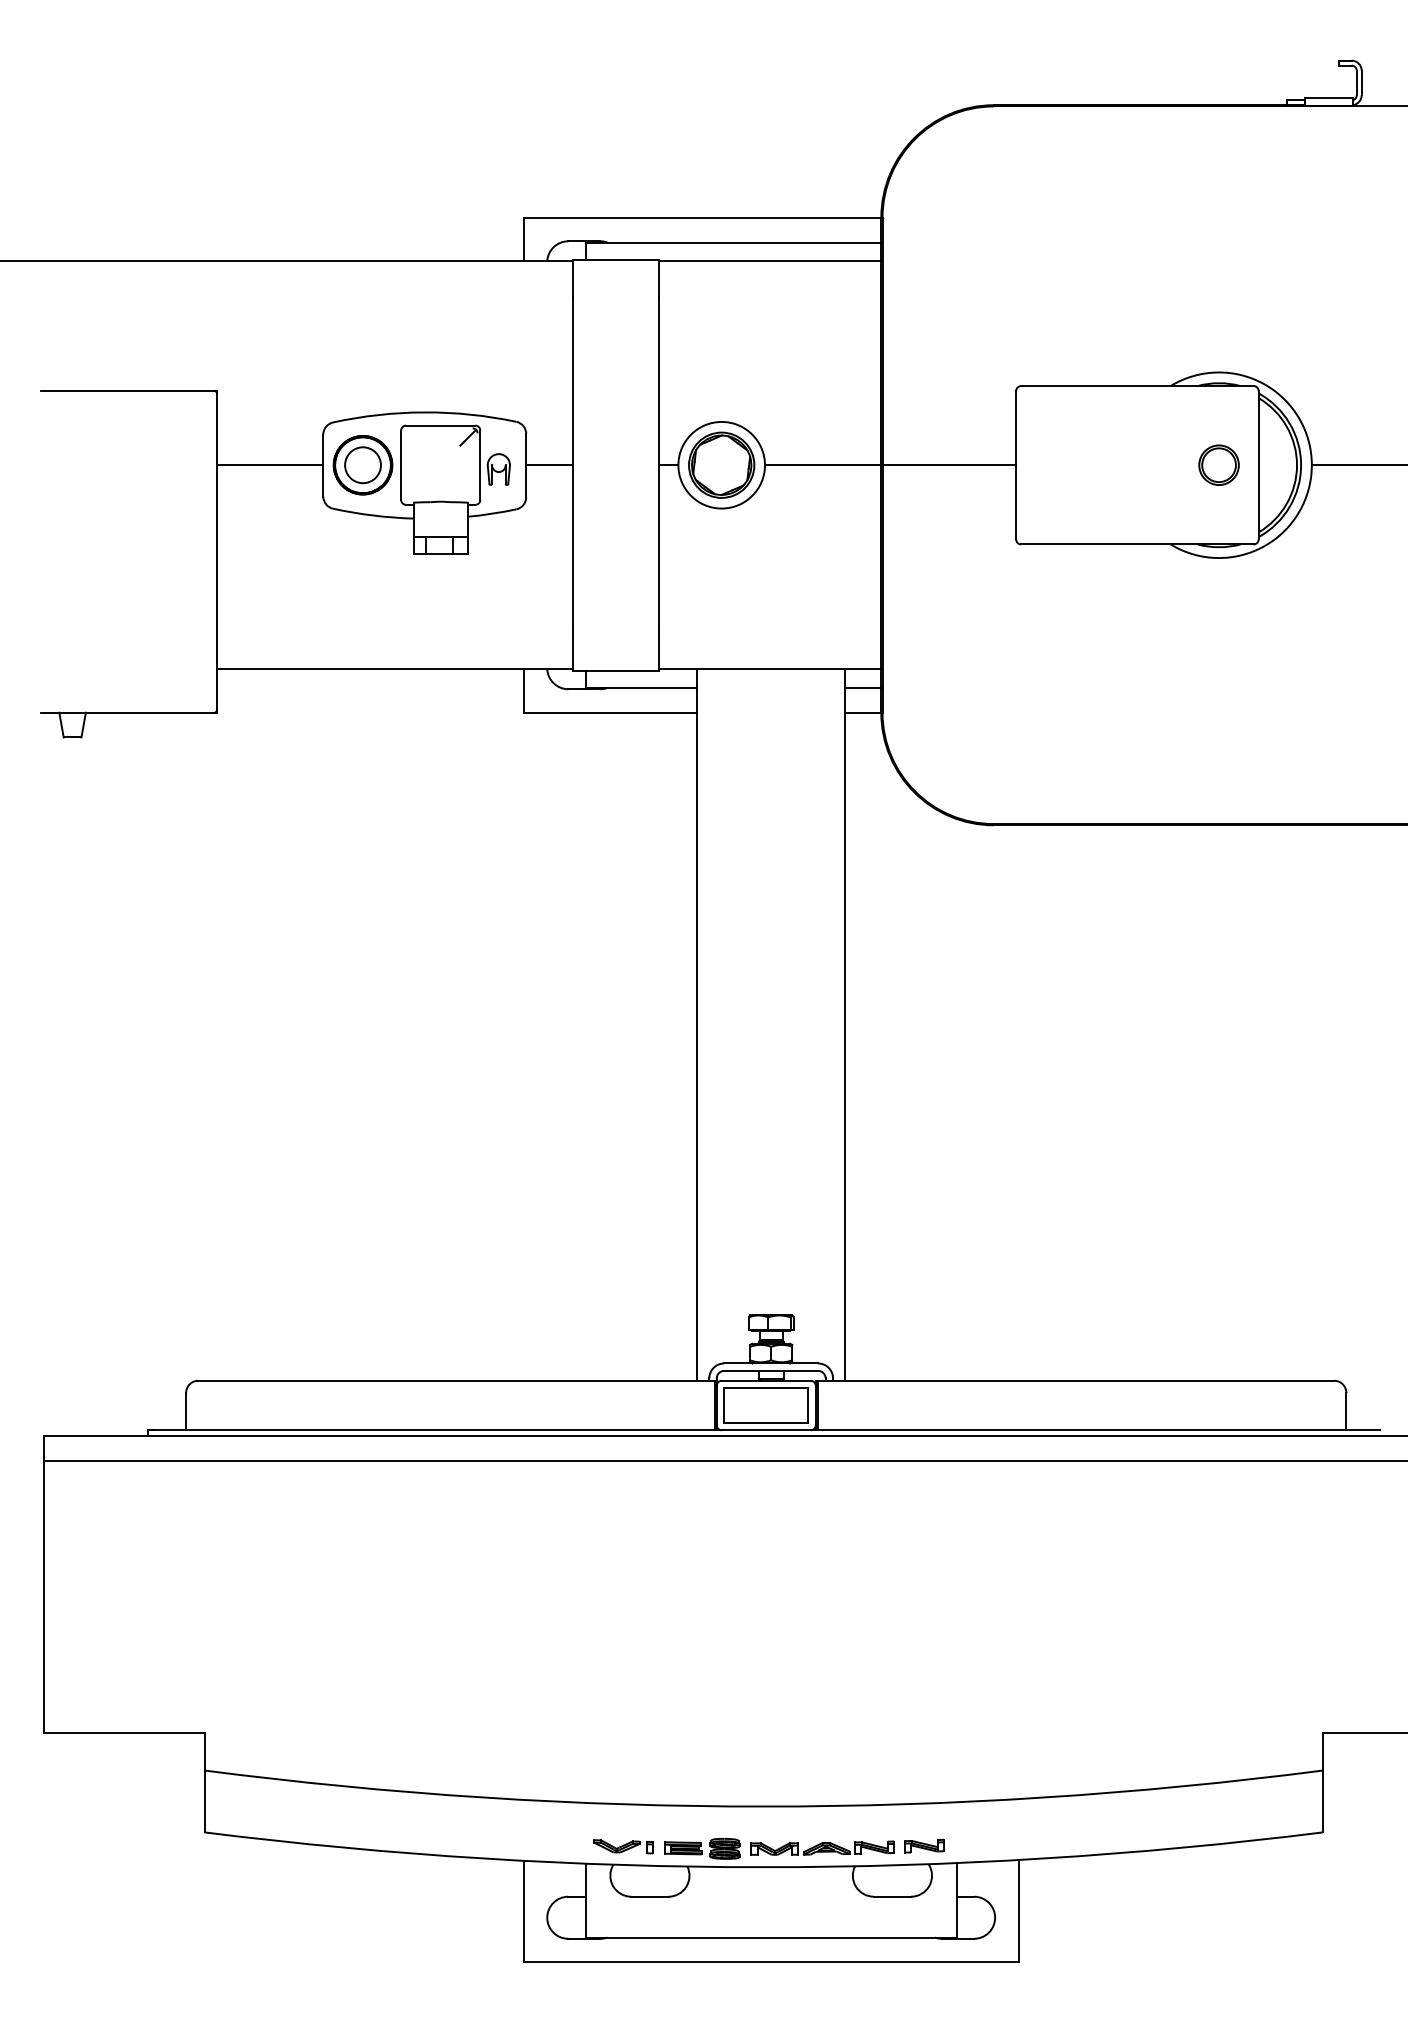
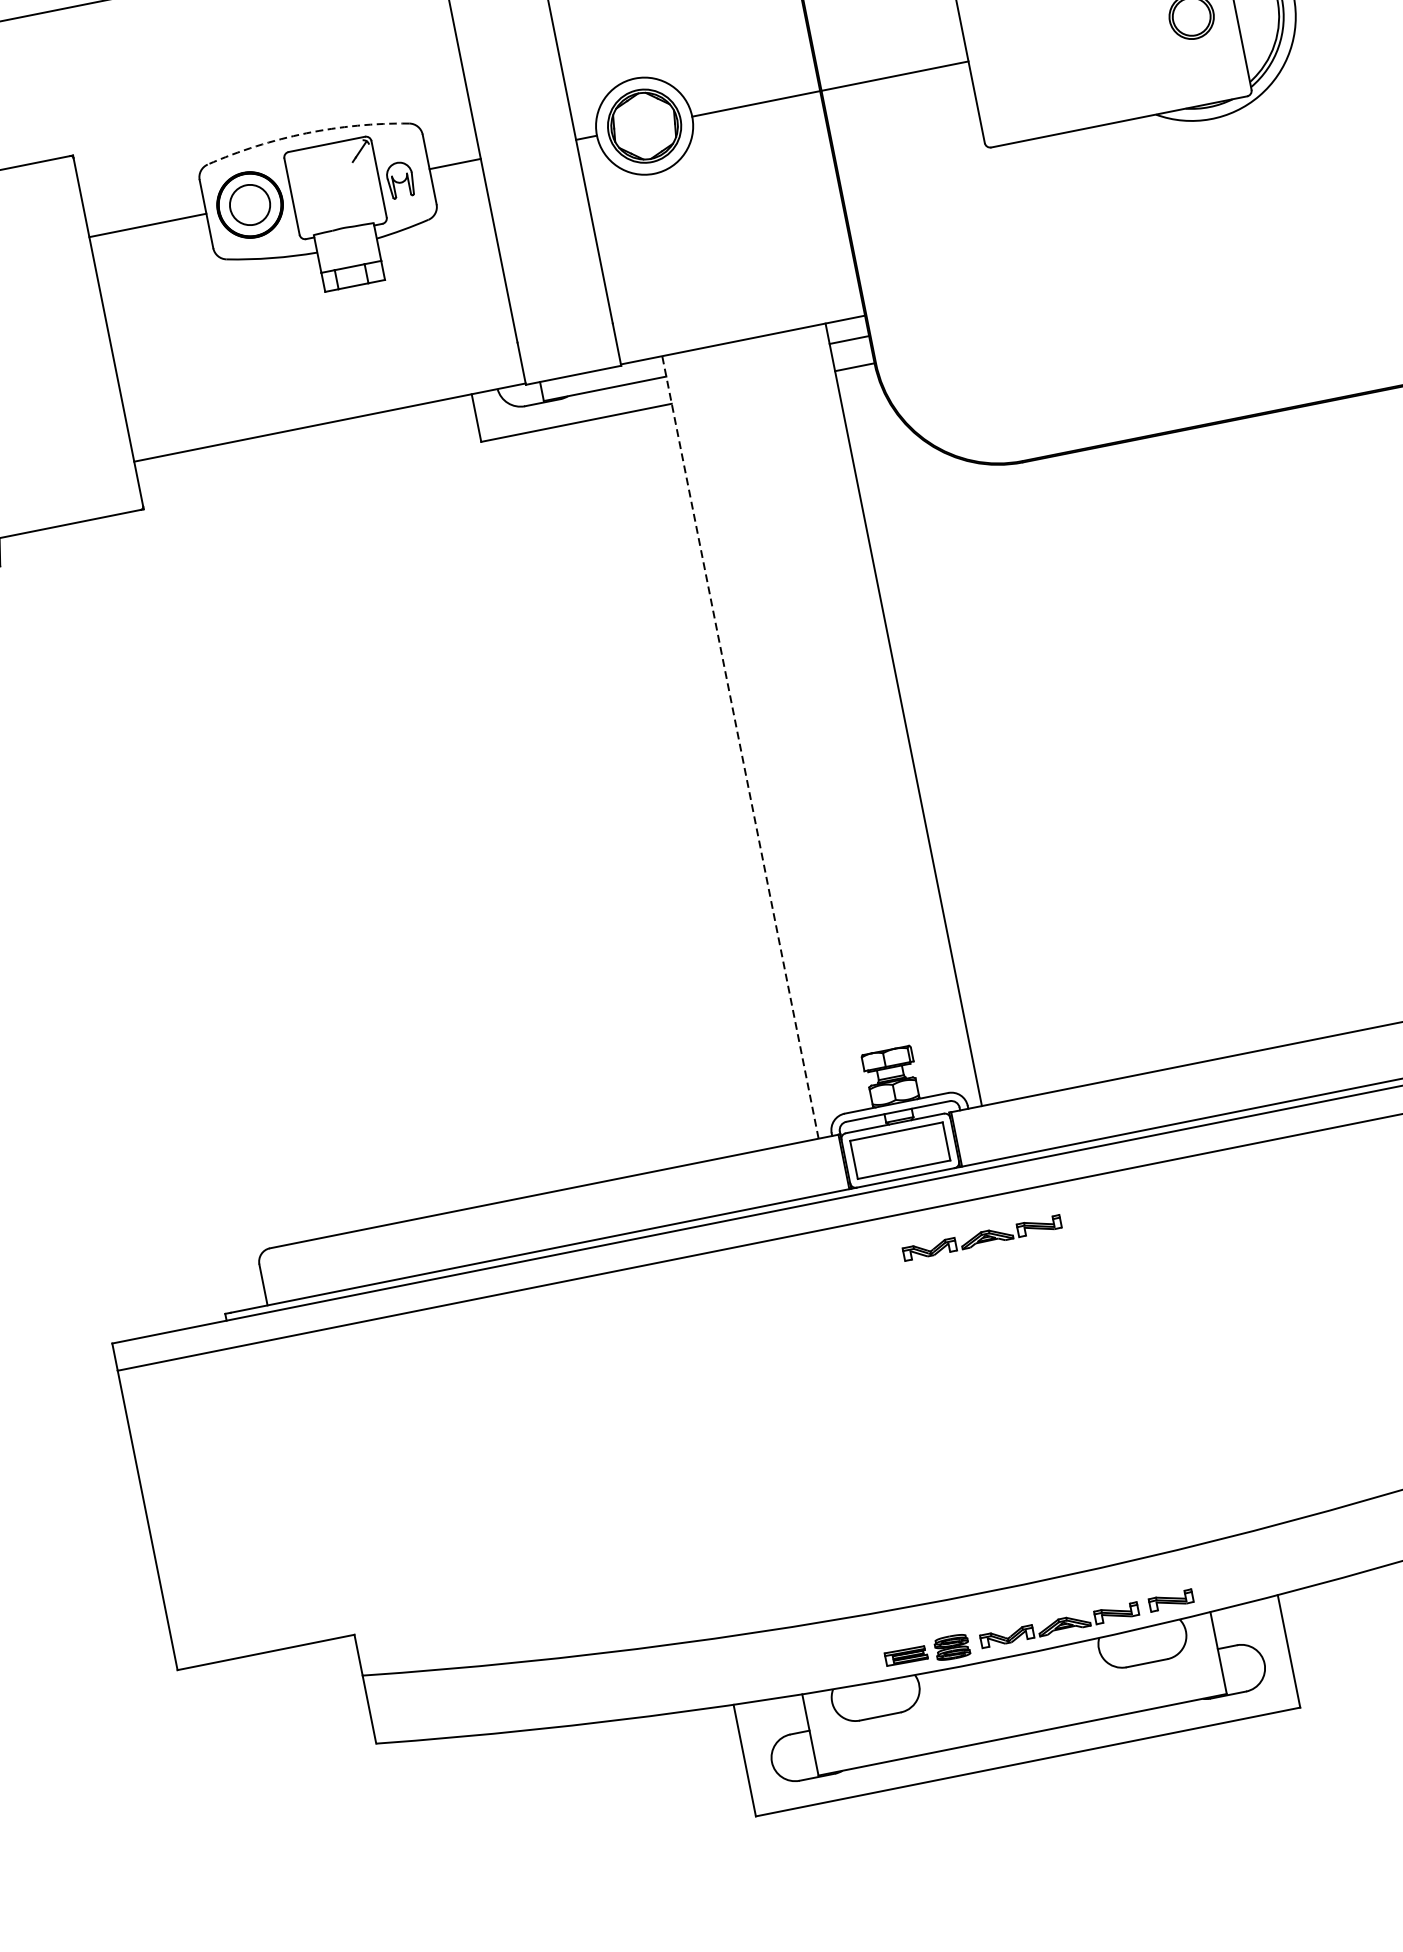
arc: (424, 412) -> (306, 133), solid -> dashed
line: (696, 1025) -> (740, 747), solid -> dashed
part: (822, 1495) -> (981, 1237), added
part: (623, 1846) -> (840, 1667), removed

